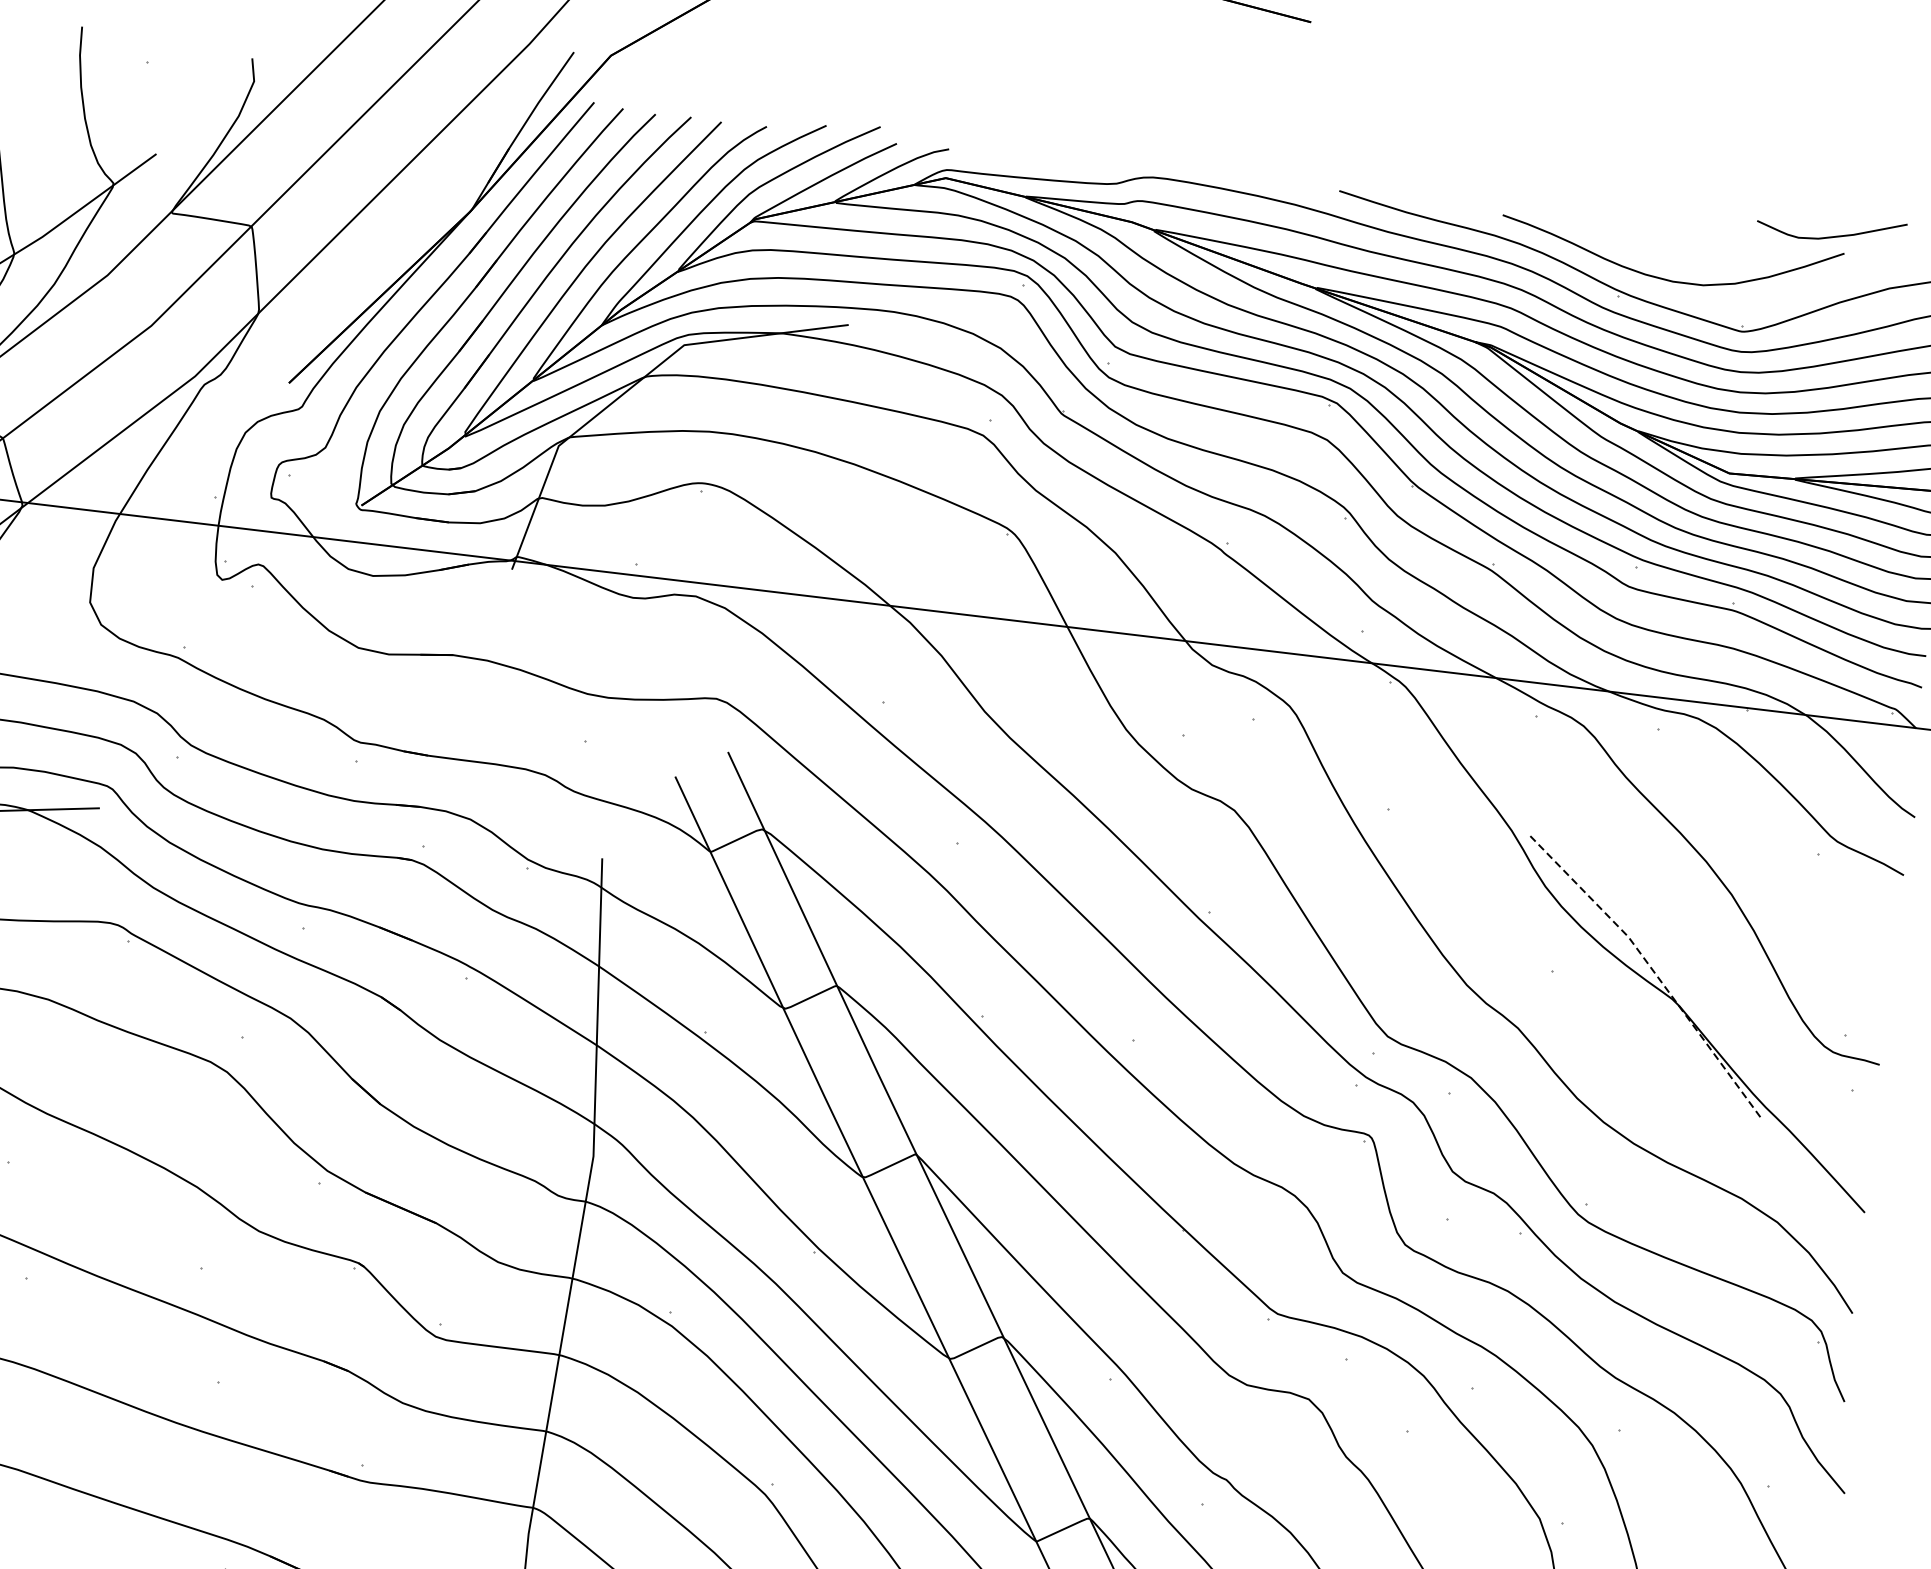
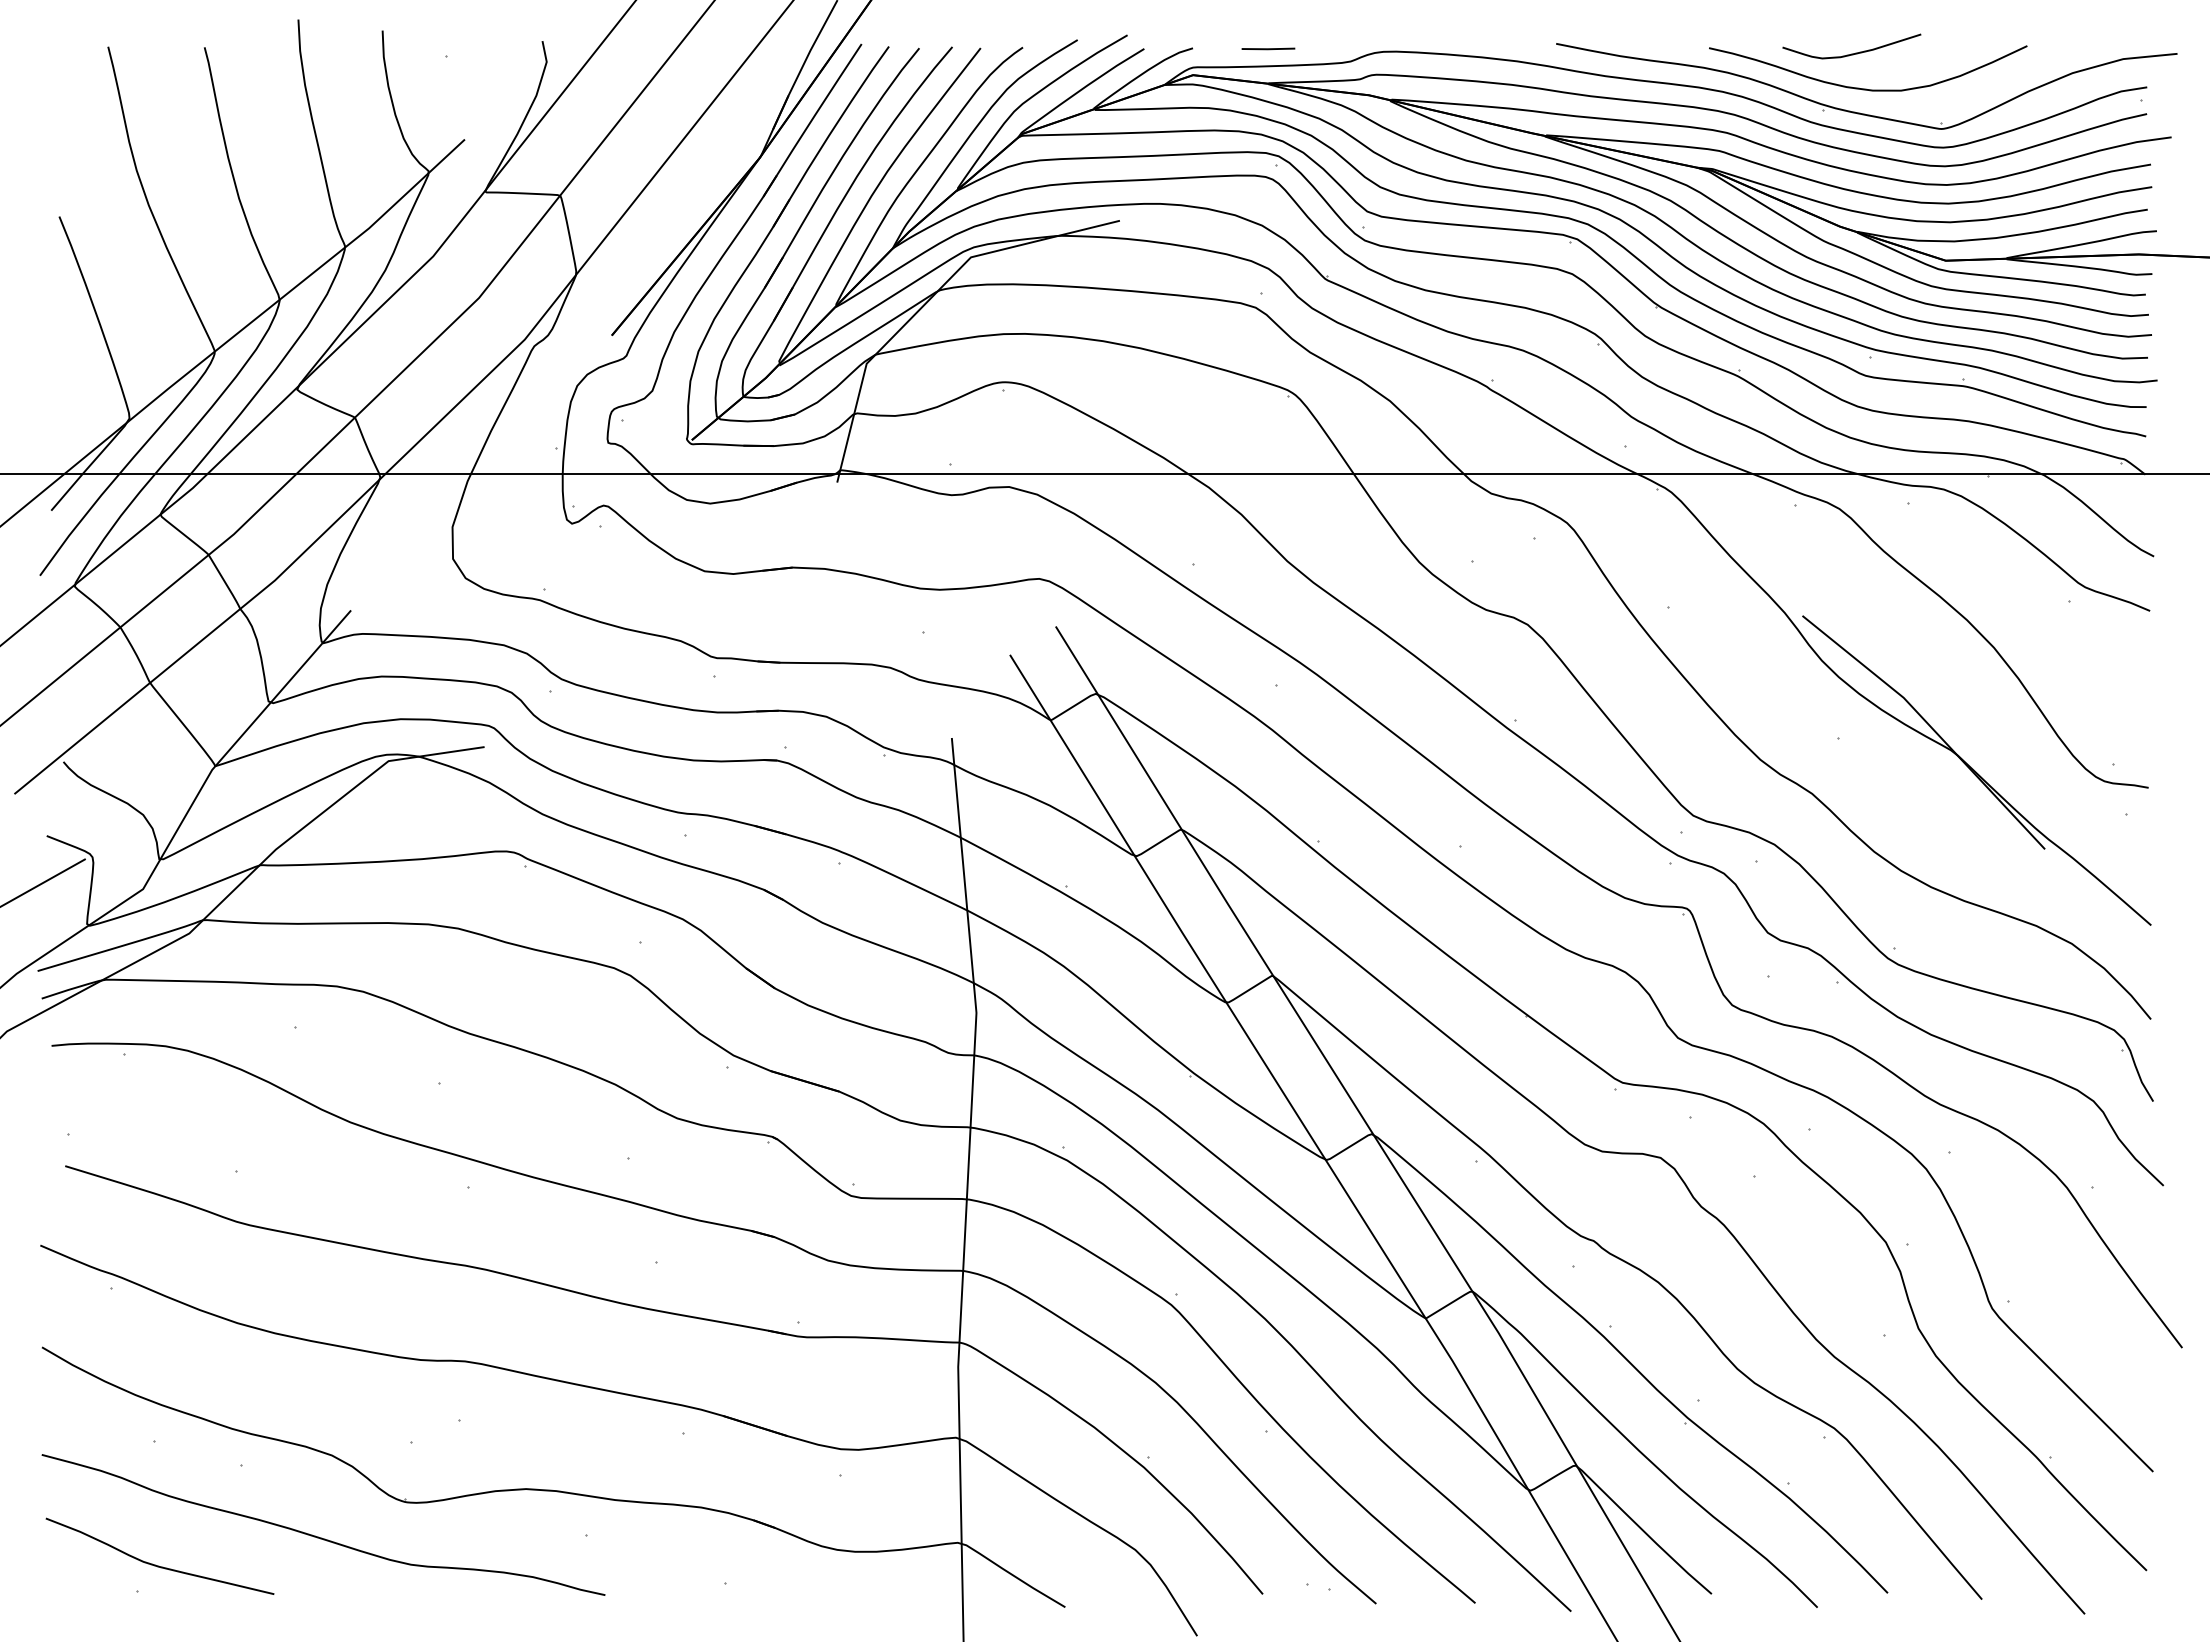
line: (1030, 159) -> (1268, 48), added
curve: (1830, 236) -> (1851, 53), moved
line: (1652, 969) -> (1929, 725), dashed -> solid

